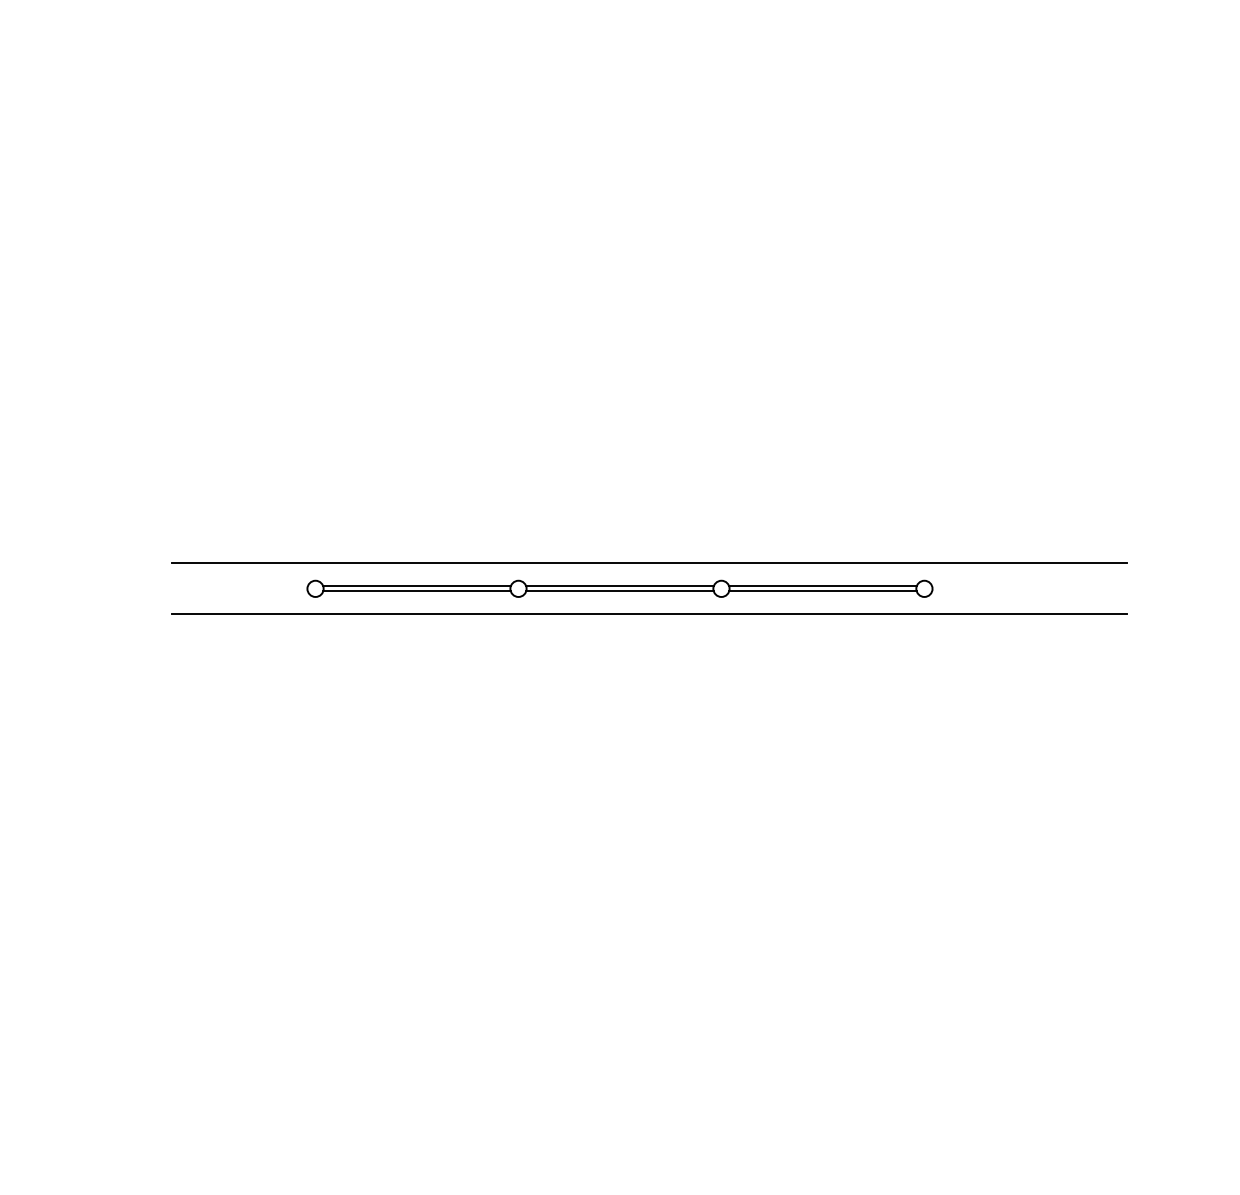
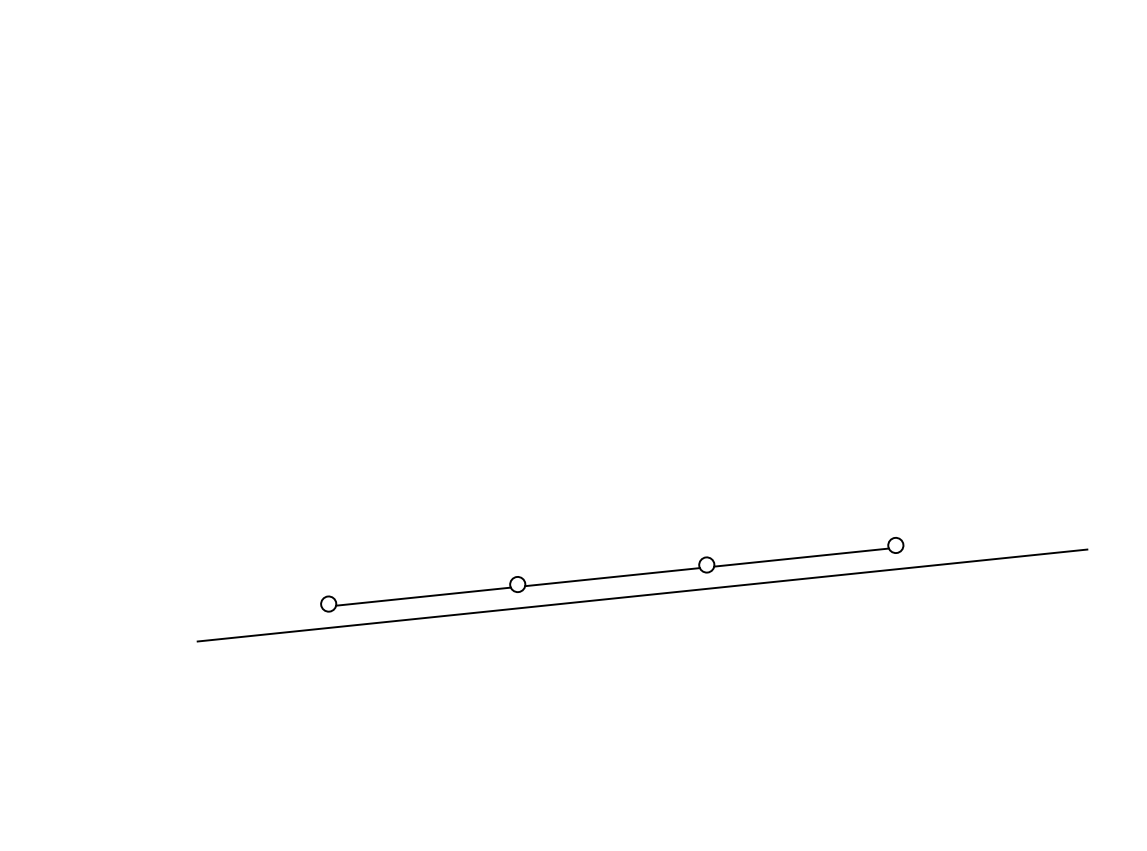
line: (649, 563) -> (637, 548), removed
line: (416, 586) -> (422, 592), removed
line: (619, 586) -> (611, 572), removed
line: (822, 586) -> (800, 553), removed

